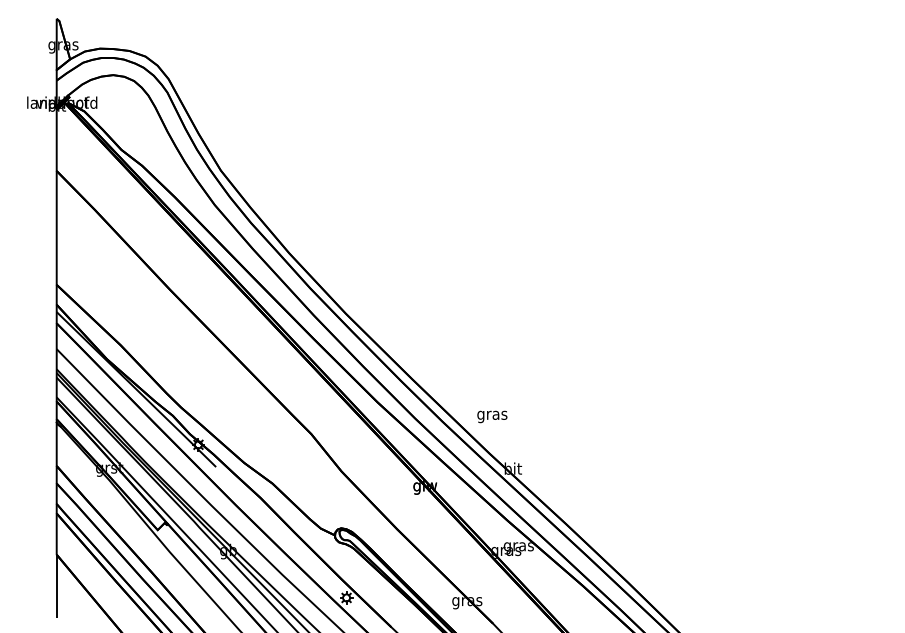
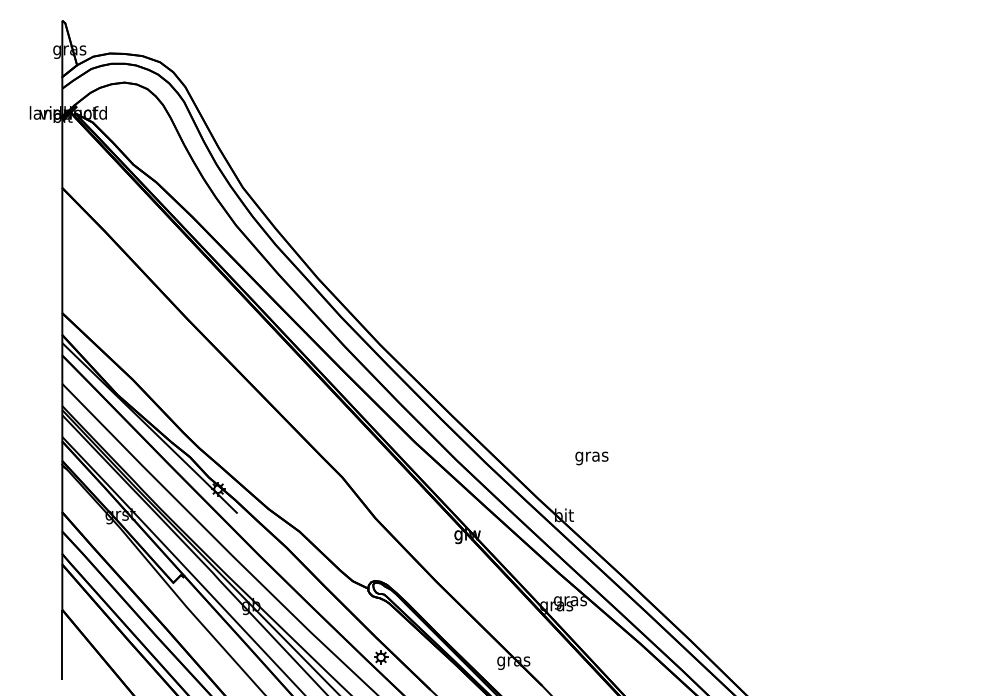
text: (492, 416) -> (592, 457), moved

